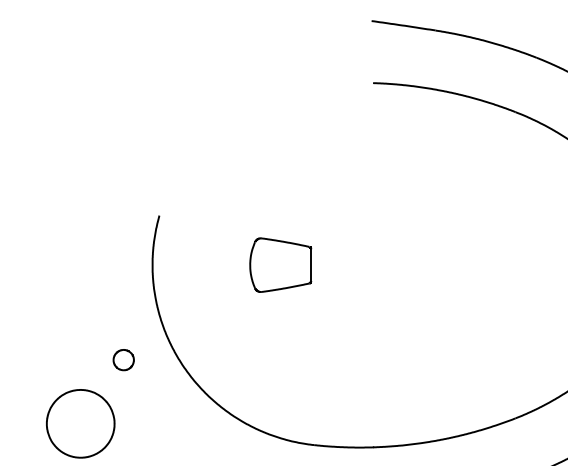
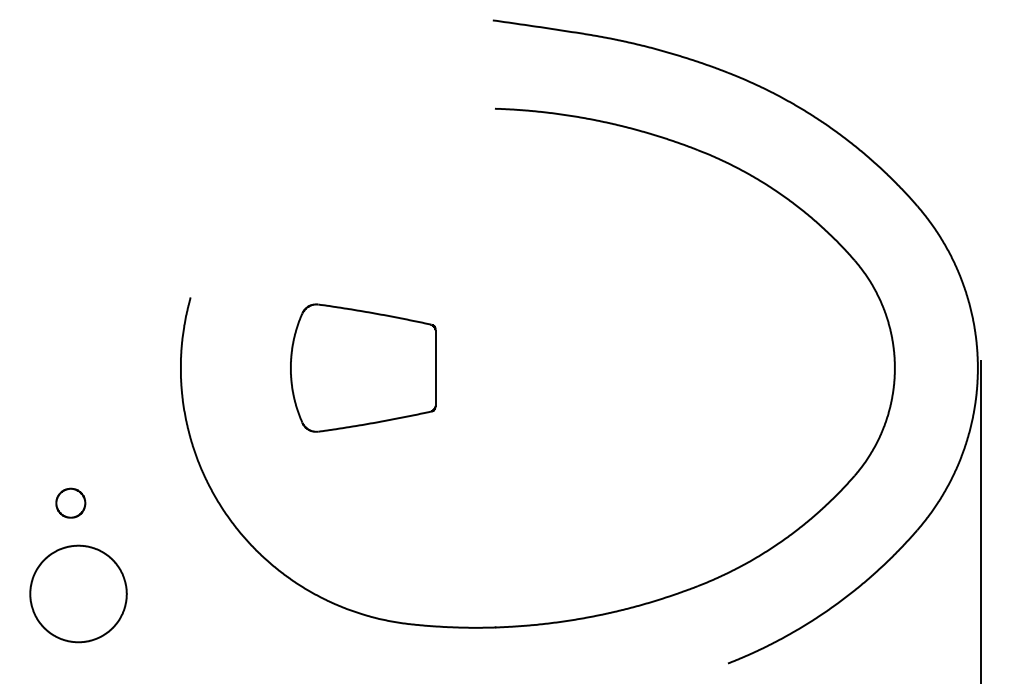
part: (280, 264) -> (363, 367), size x1.67
part: (123, 359) -> (70, 502), moved

